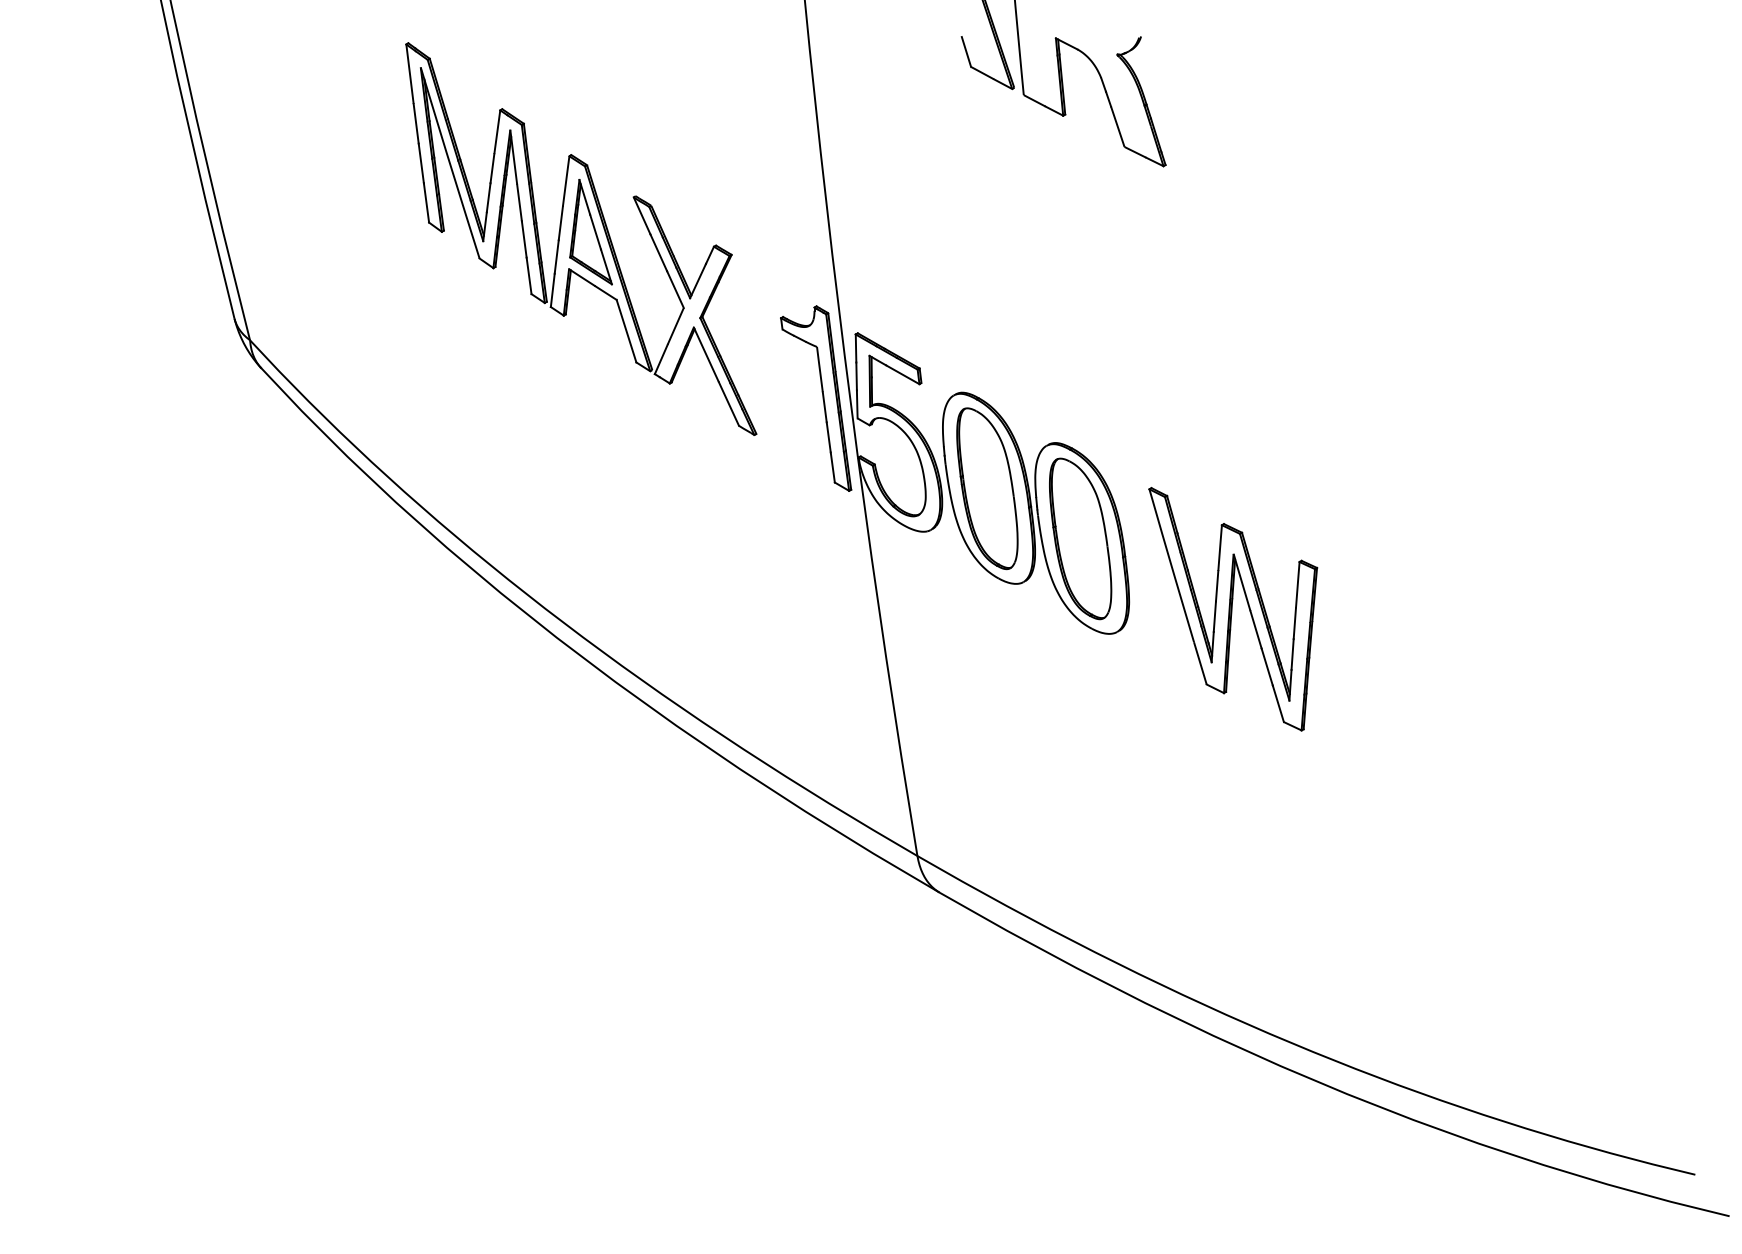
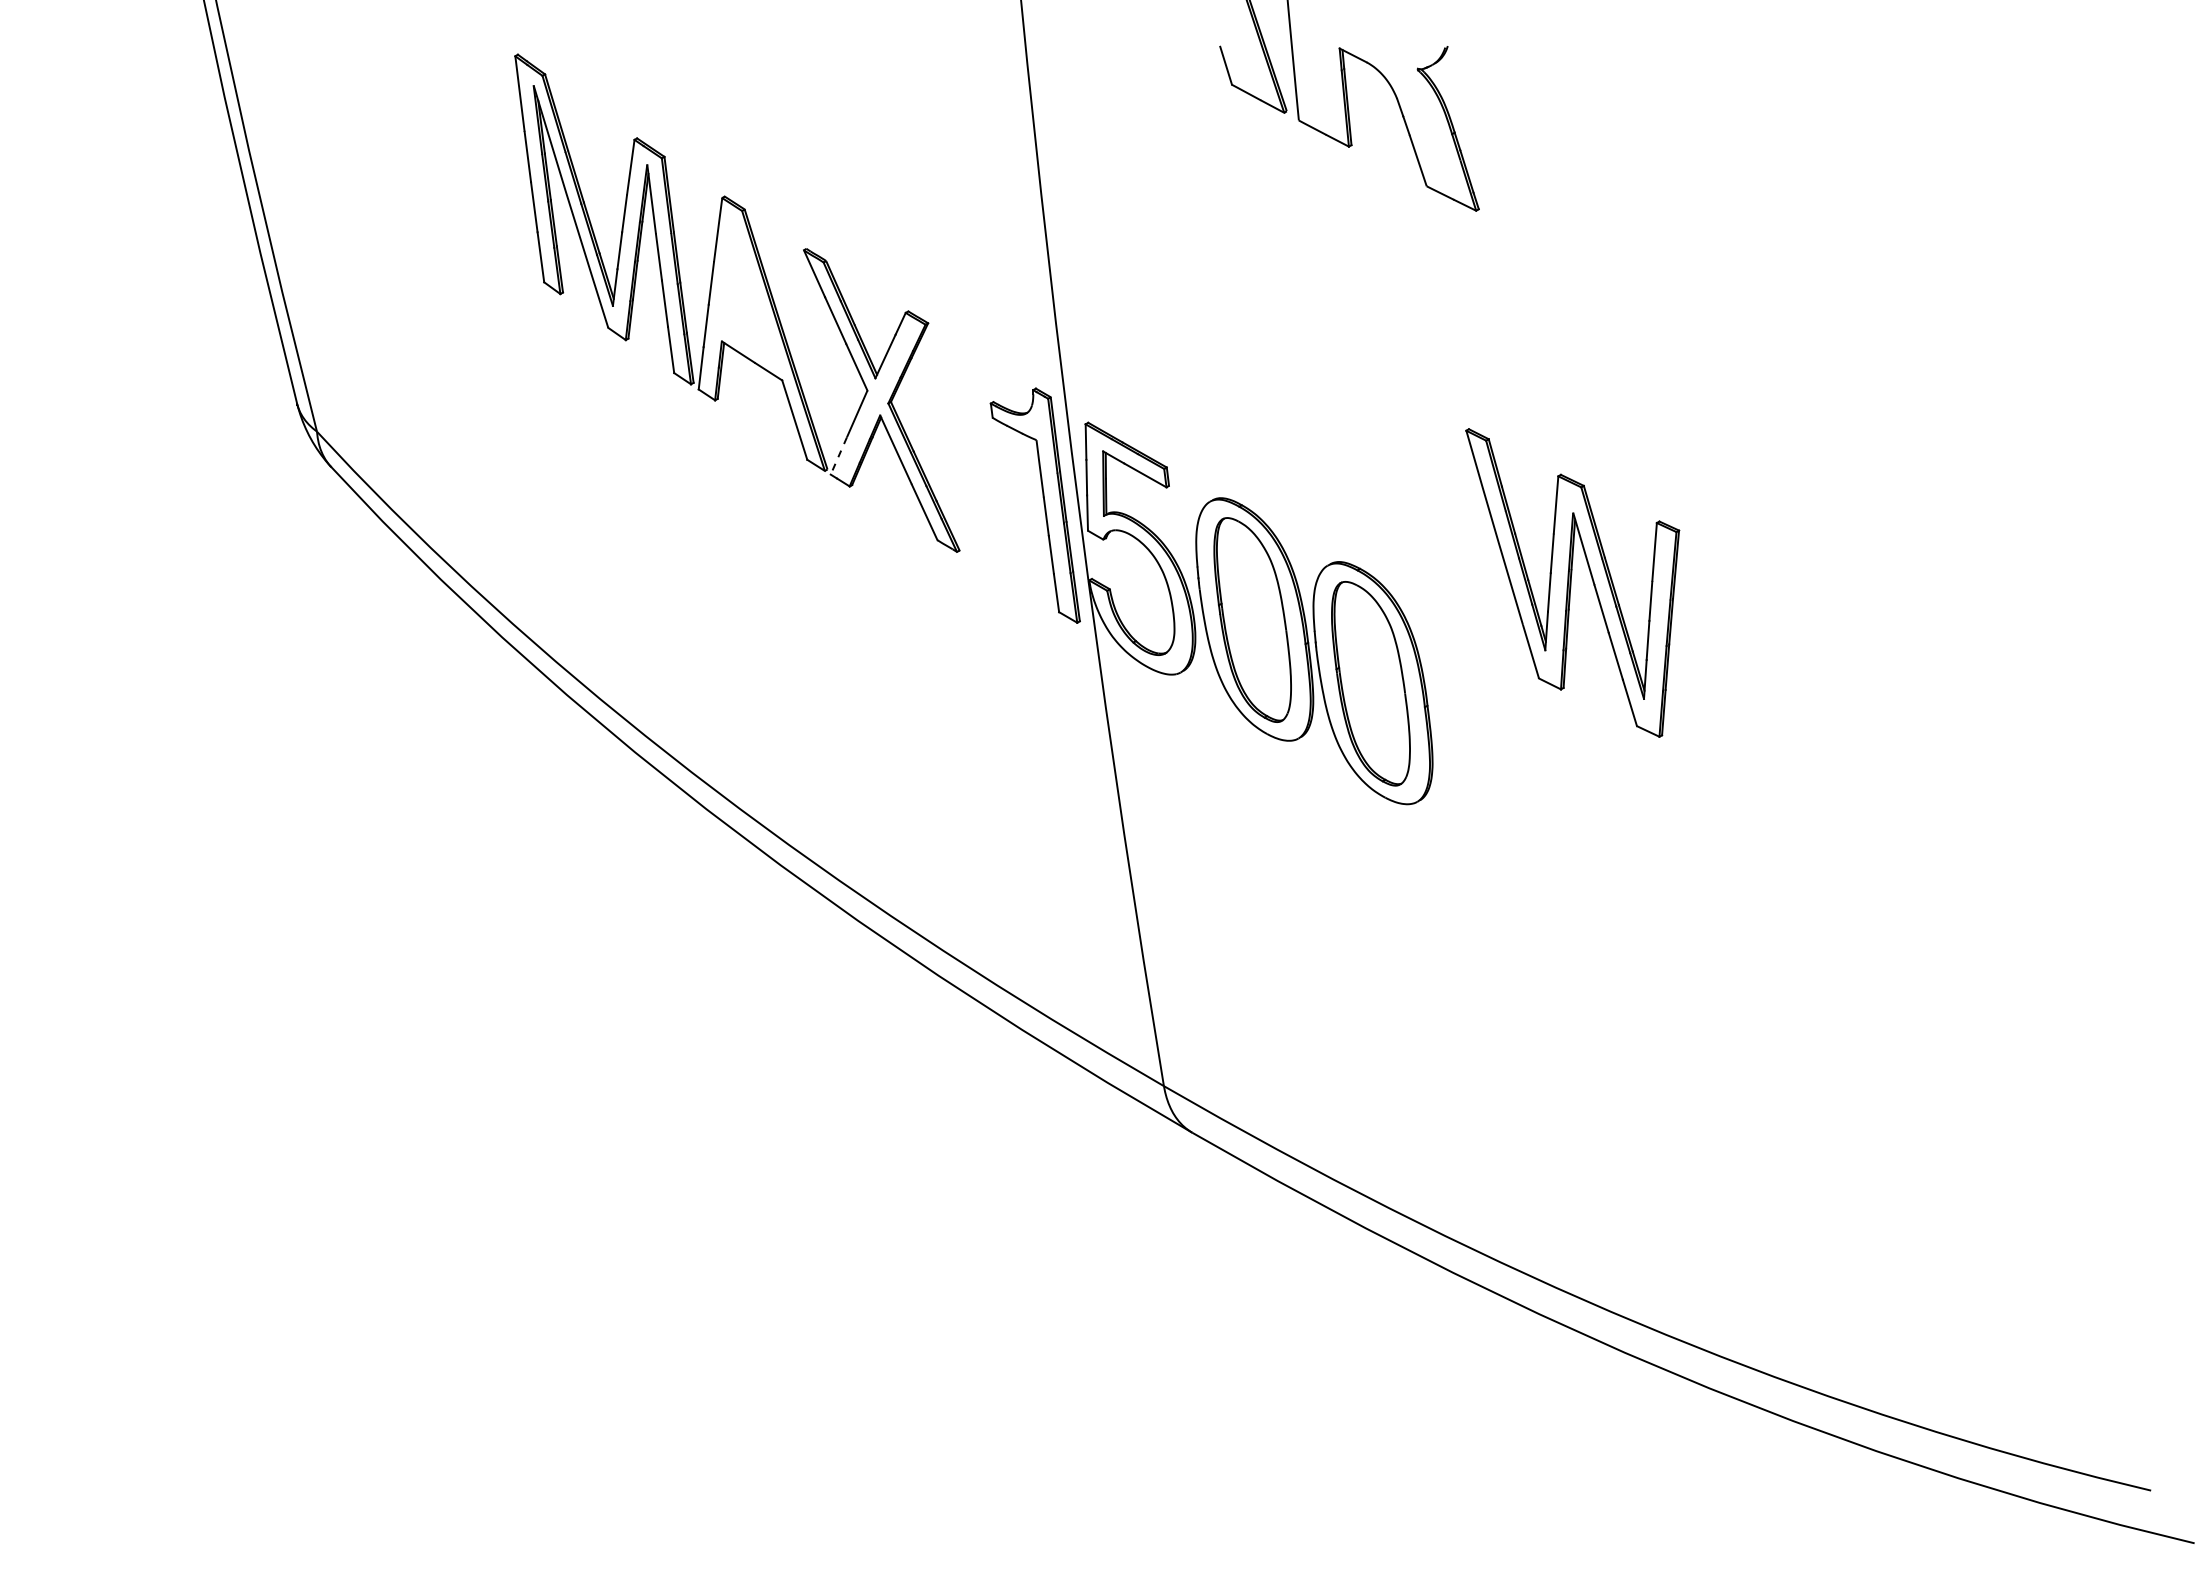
part: (590, 232) -> (749, 294), removed
line: (660, 359) -> (838, 456), solid -> dashed
part: (1233, 608) -> (1572, 582), moved

